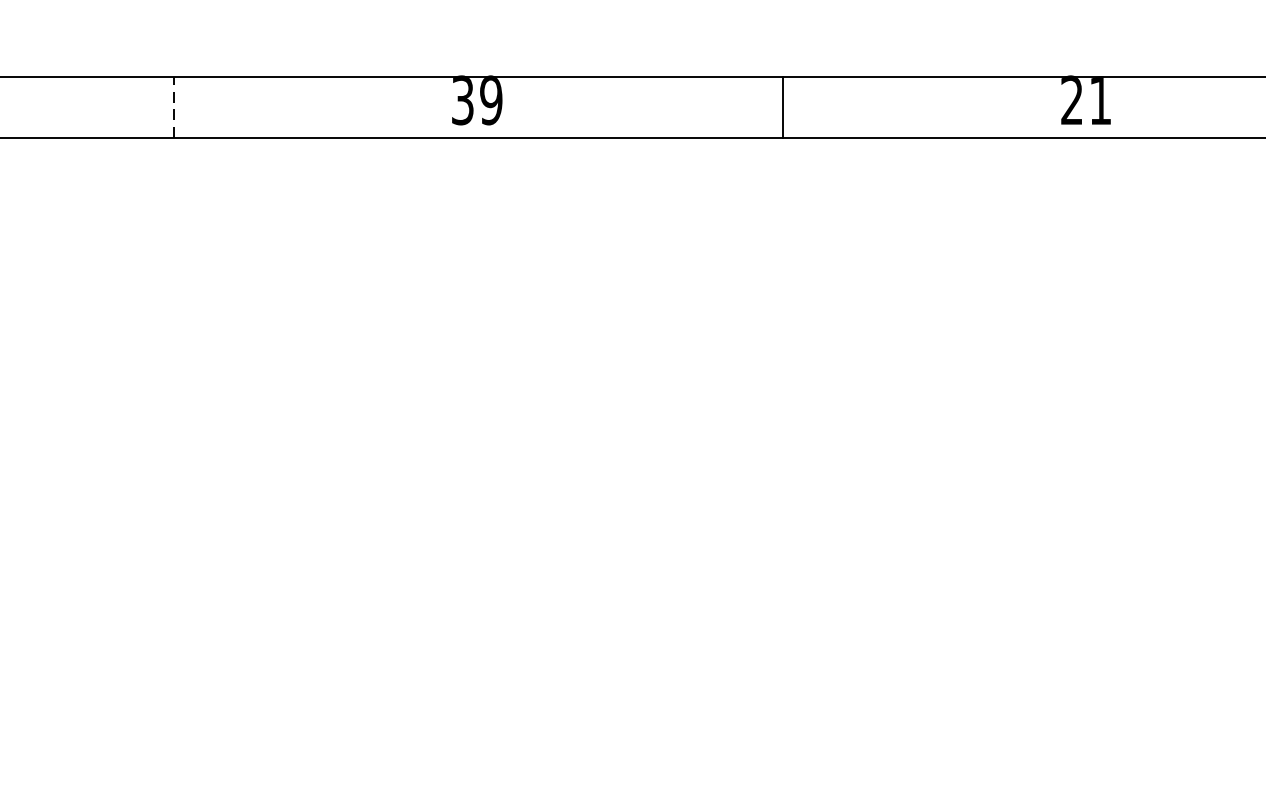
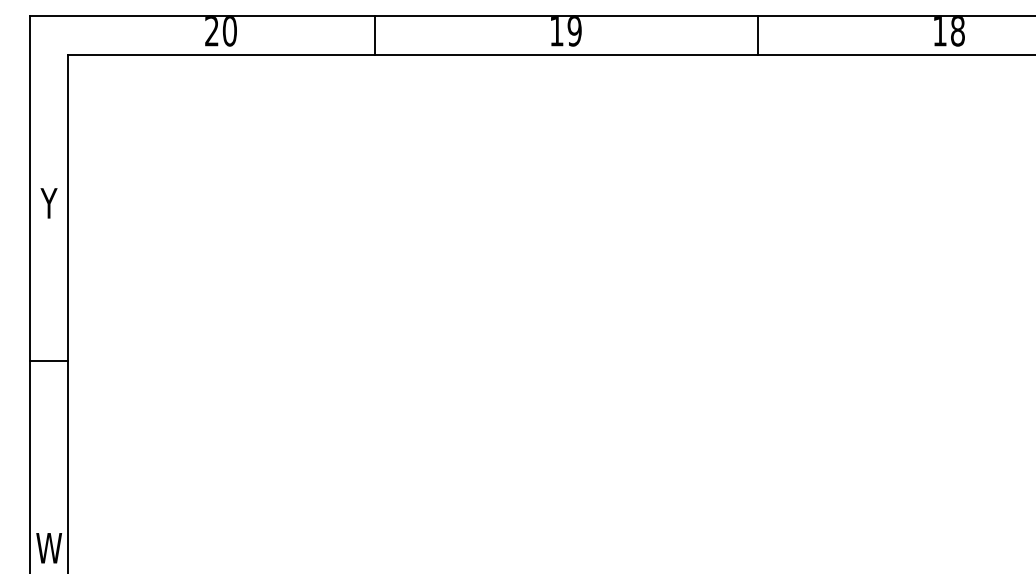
text: (462, 101) -> (556, 31), 39 -> 19
text: (1085, 101) -> (948, 31), 21 -> 18
line: (172, 106) -> (374, 34), dashed -> solid

